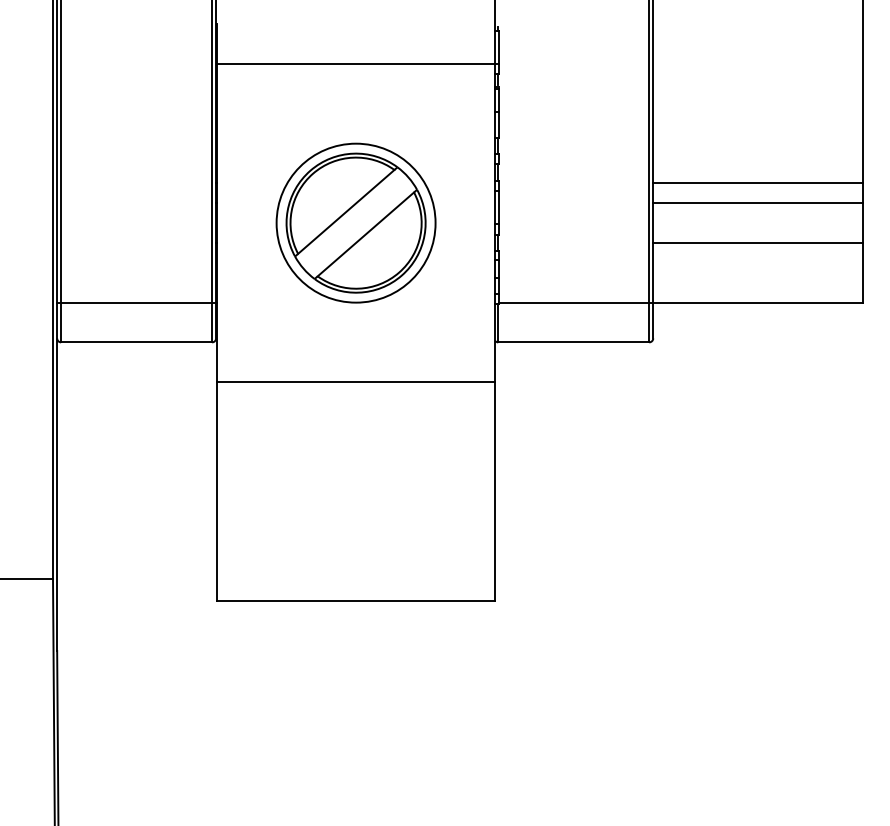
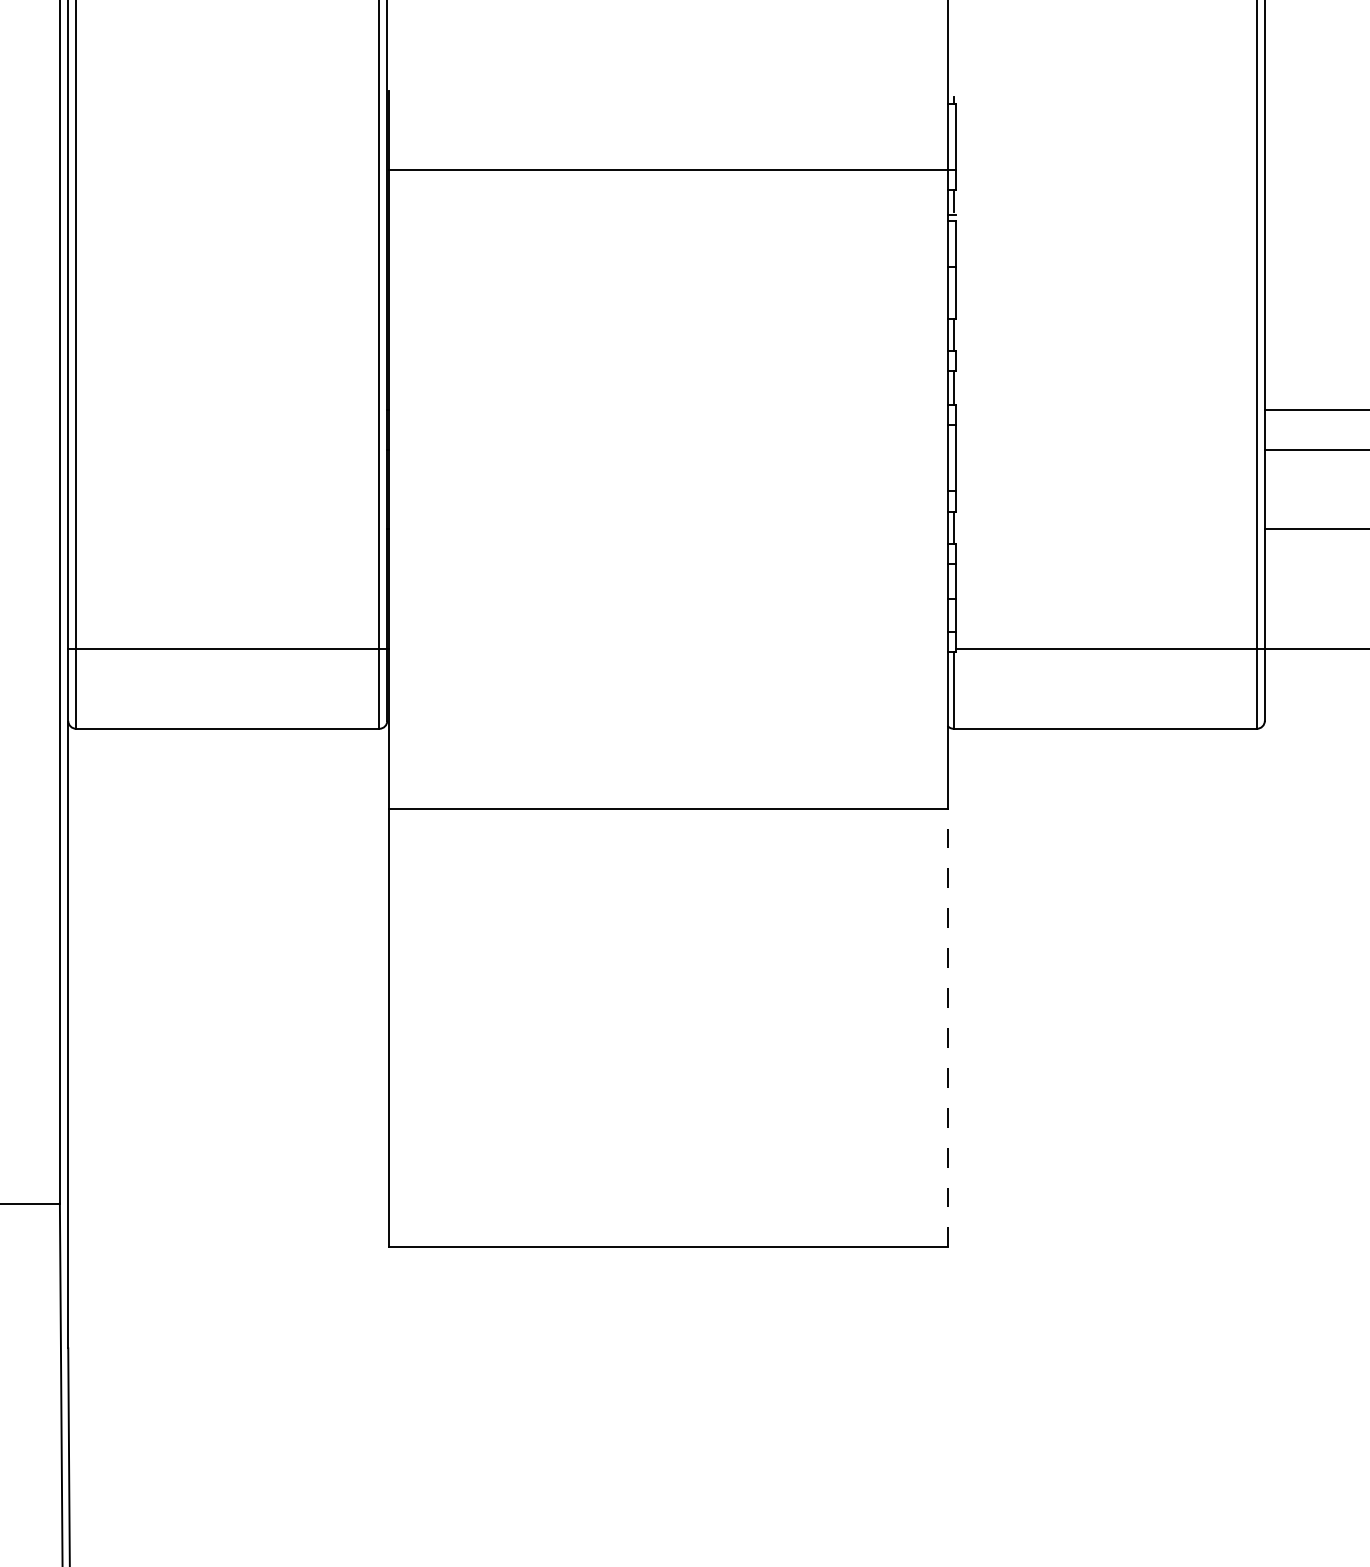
part: (355, 222) -> (667, 488), removed
line: (495, 490) -> (948, 1026), solid -> dashed

